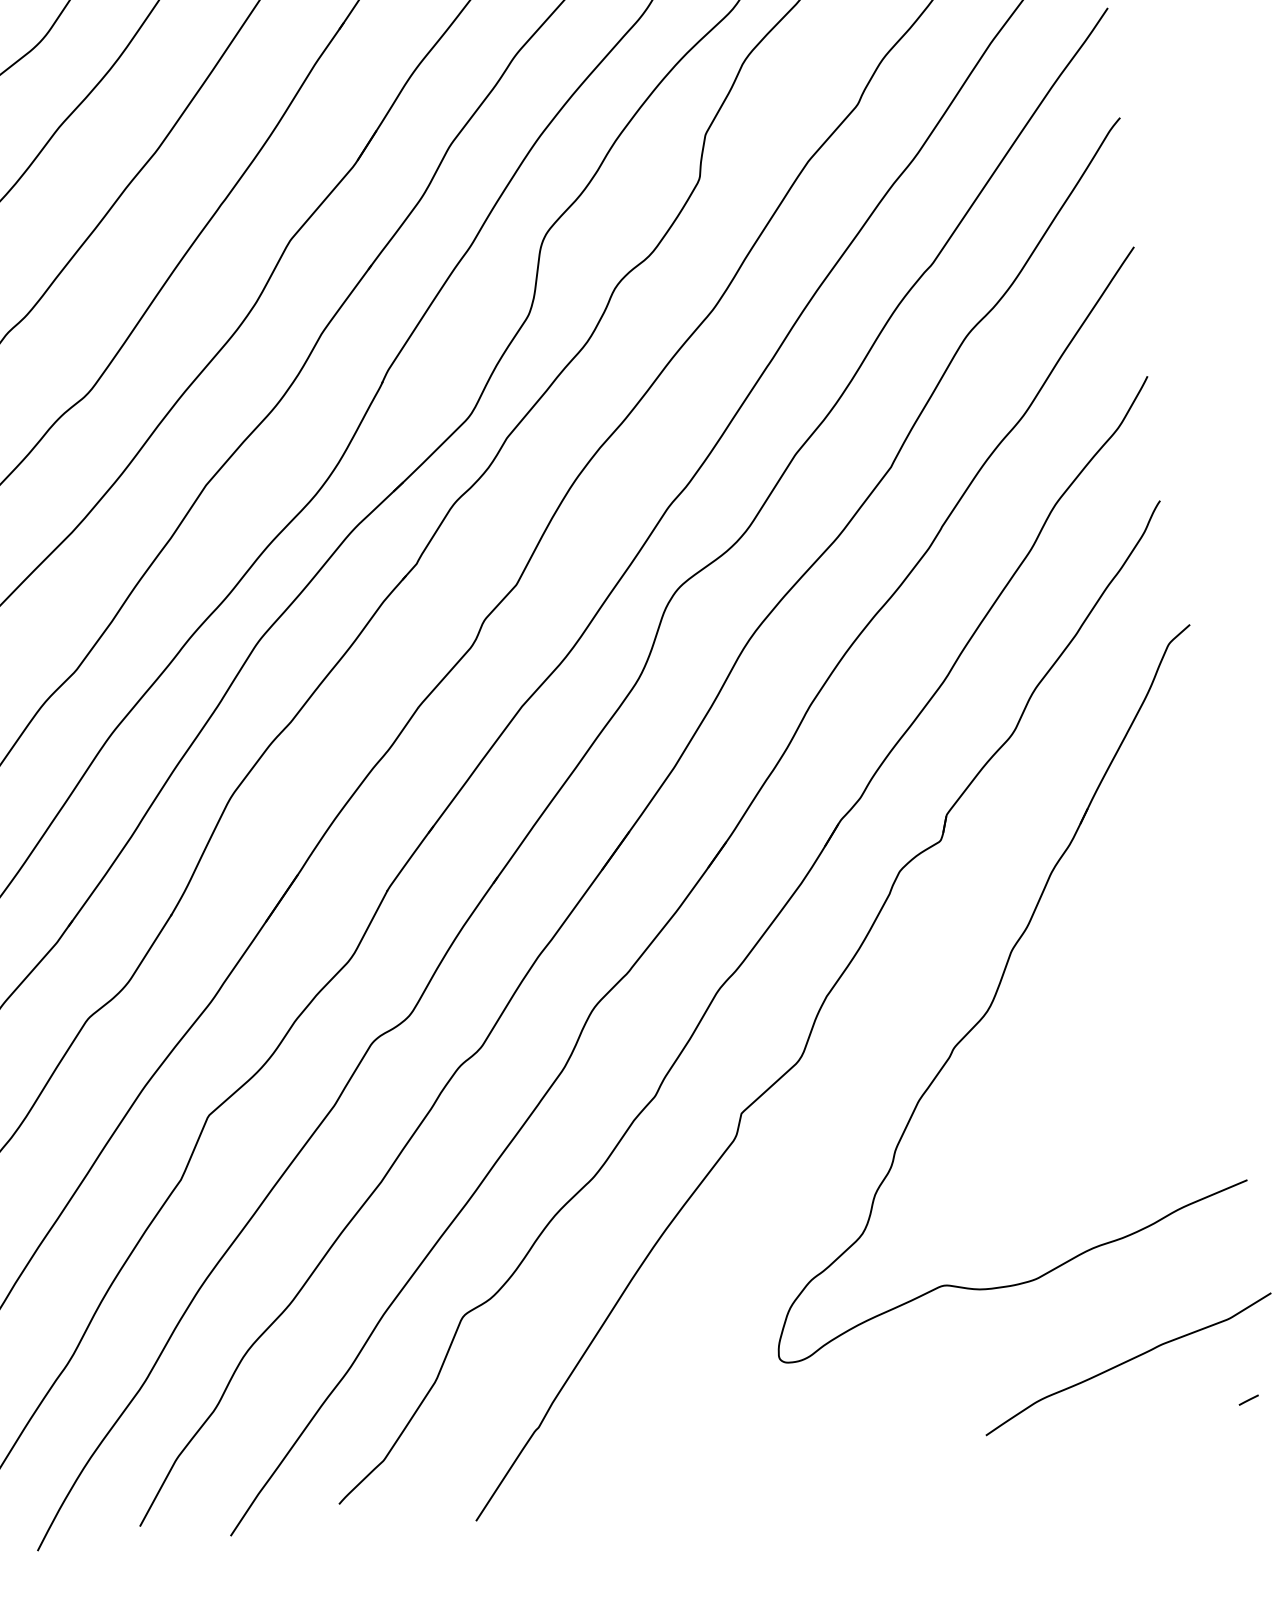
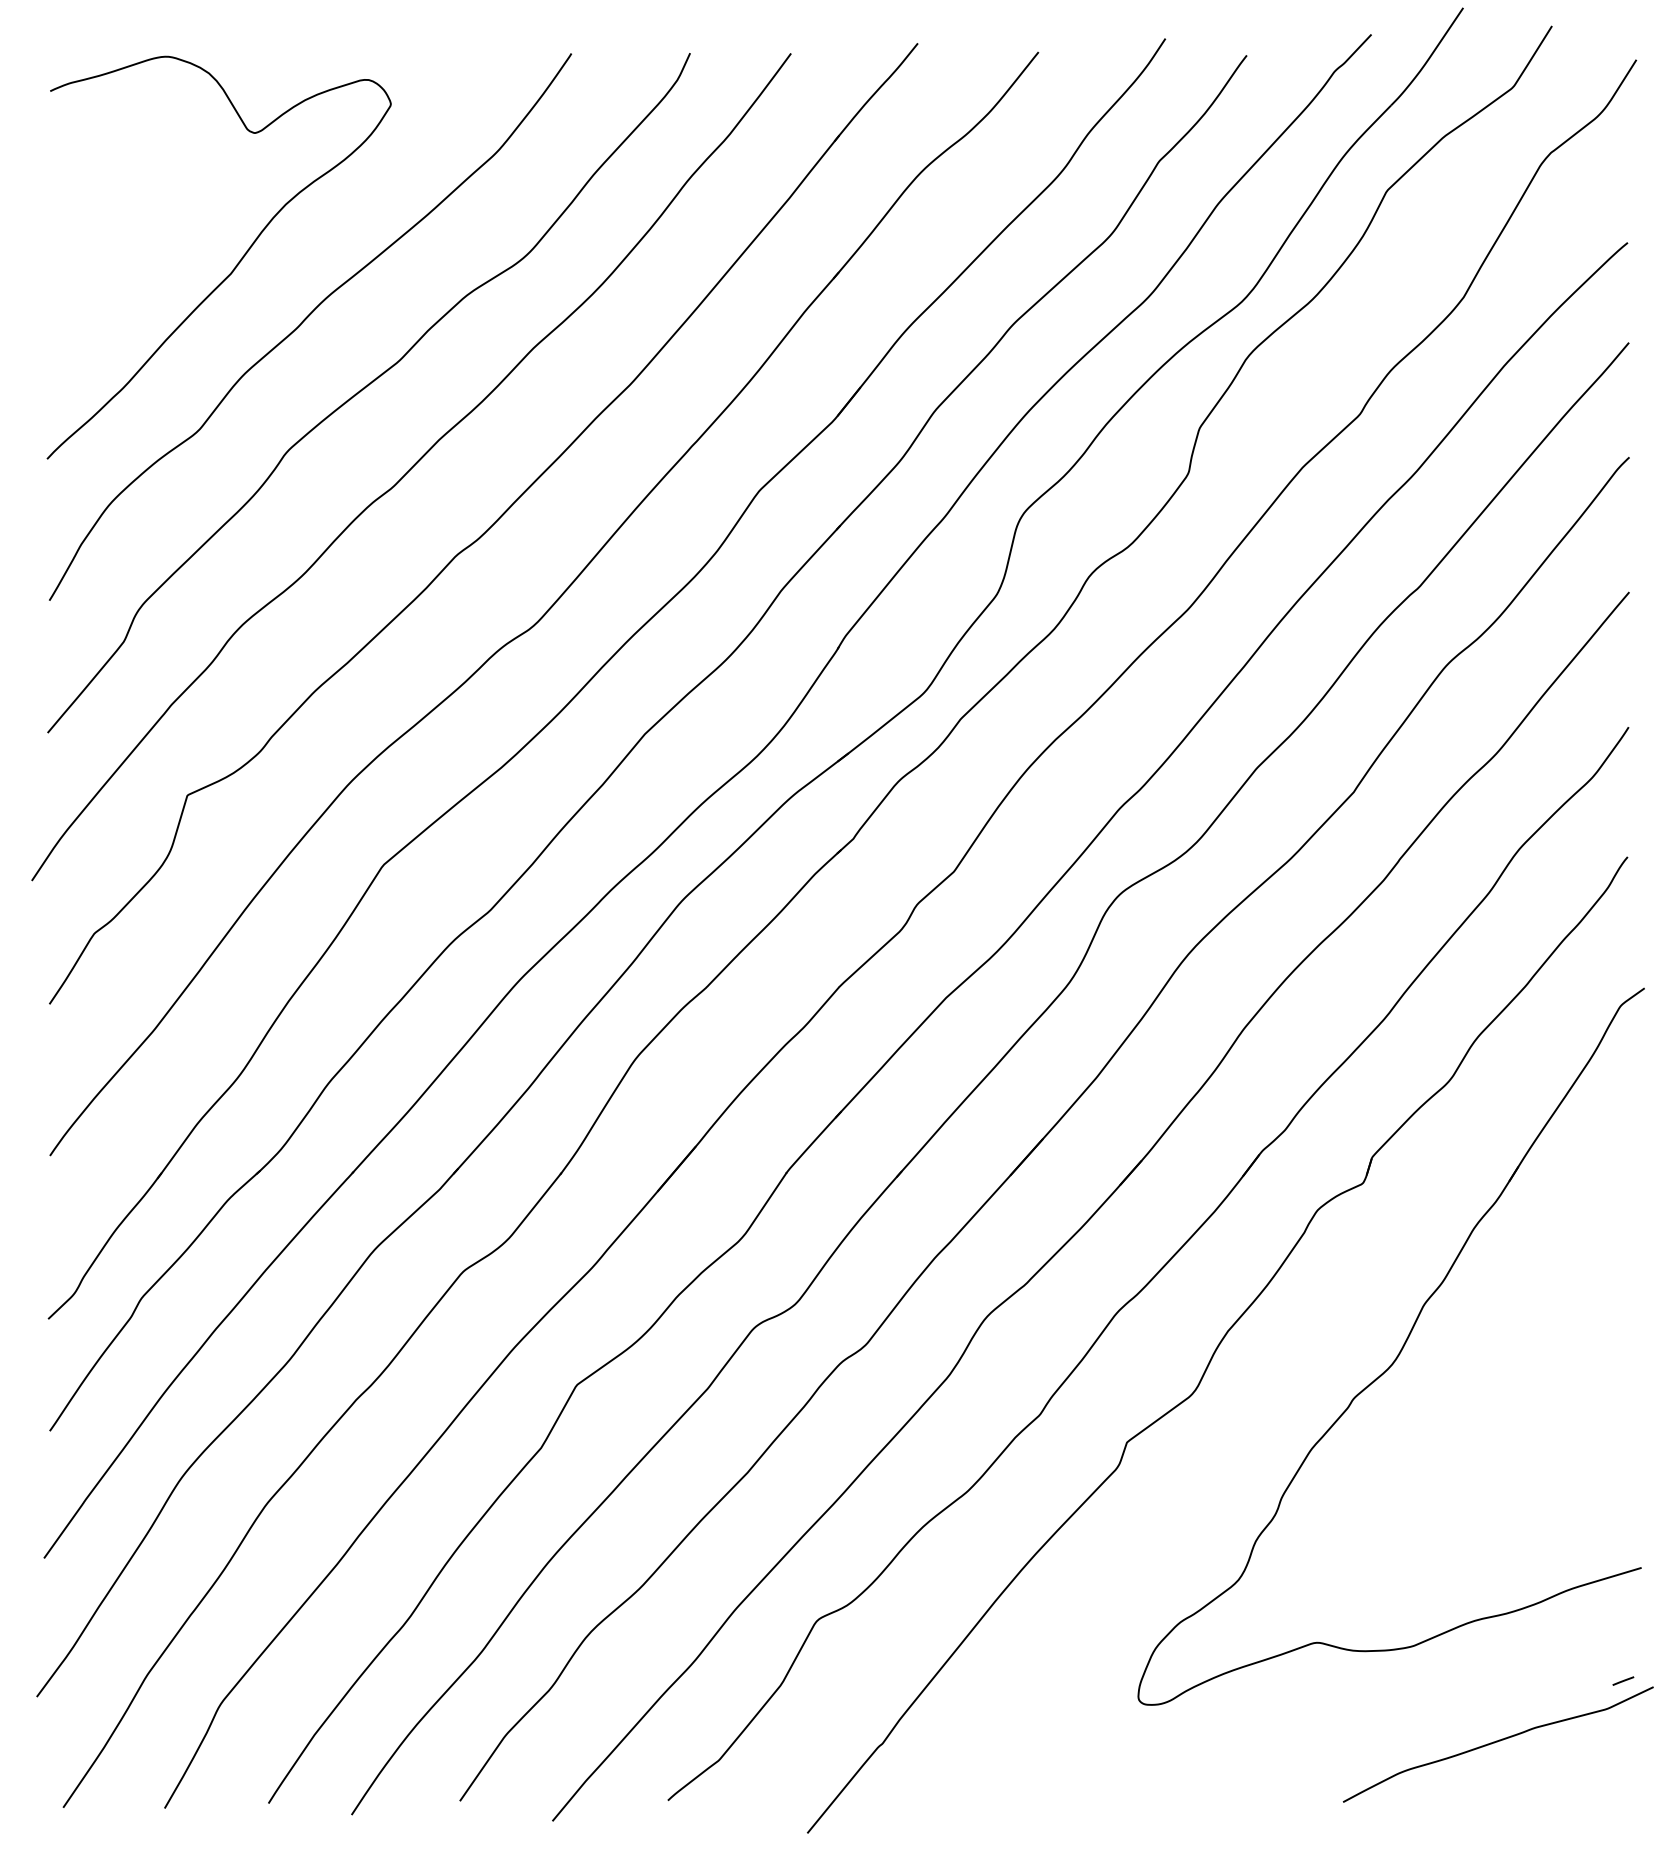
line: (1248, 1399) -> (1623, 1680), moved

